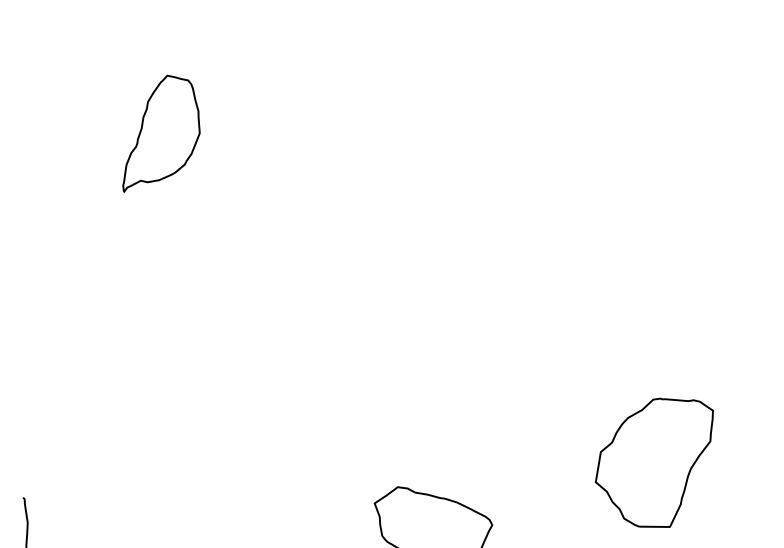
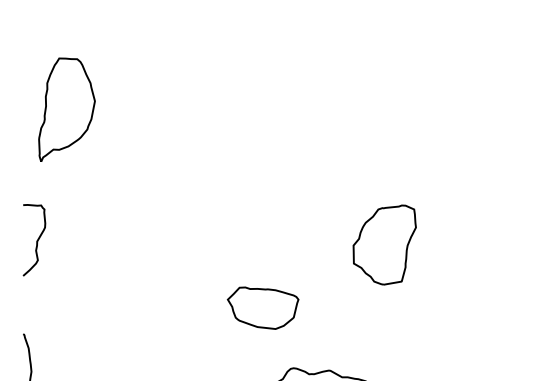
part: (164, 136) -> (66, 109), size x1.43
curve: (74, 345) -> (36, 240), added

